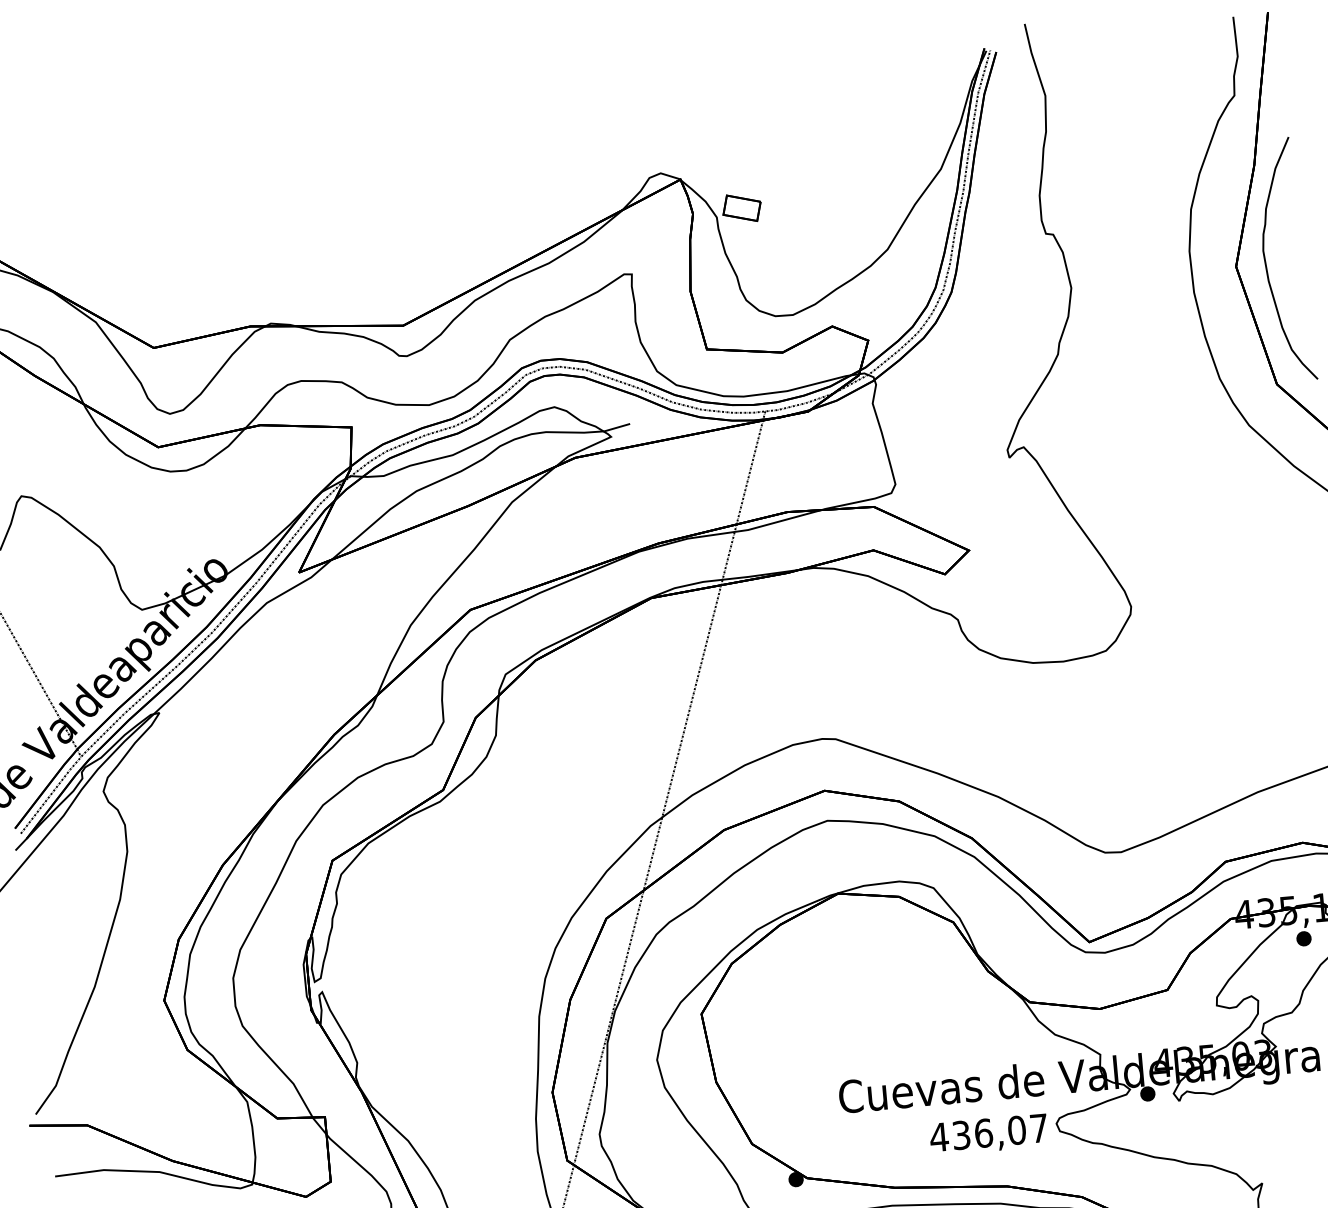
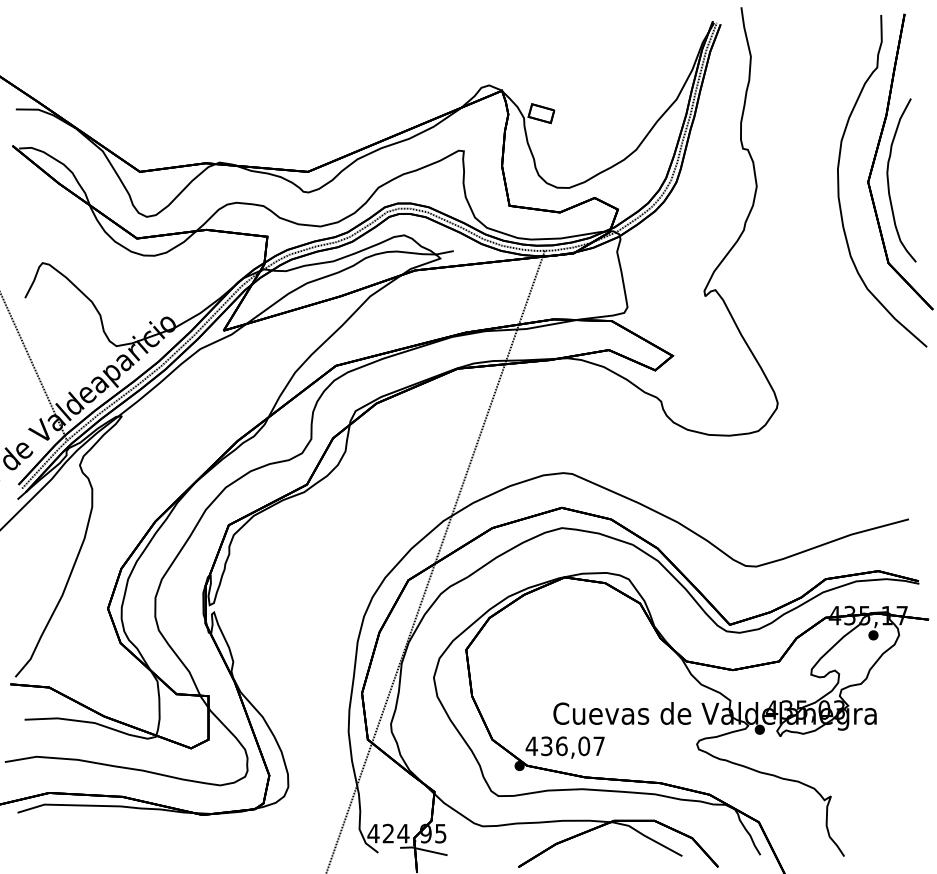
text: (987, 1134) -> (564, 747), moved

